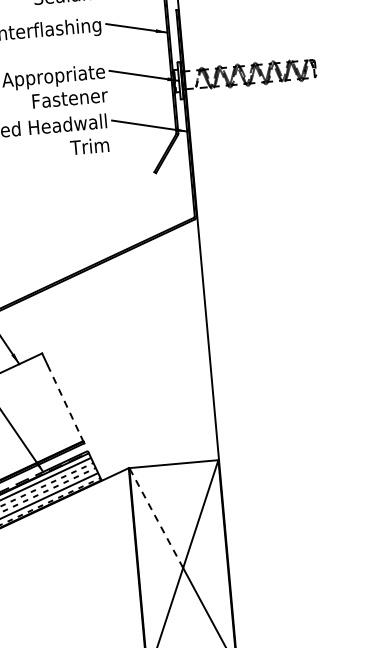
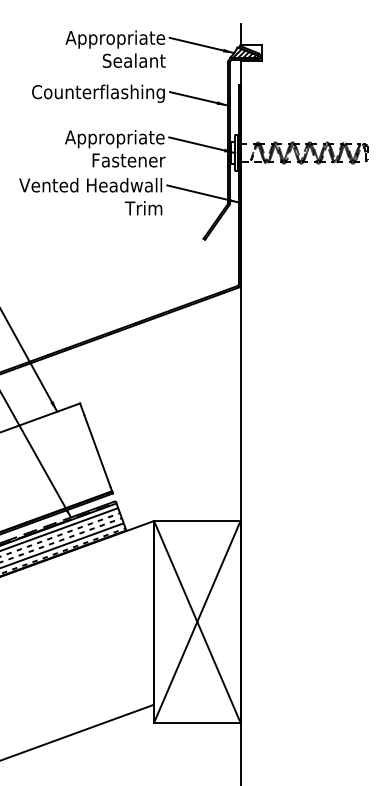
line: (64, 401) -> (97, 451), dashed -> solid
line: (156, 518) -> (175, 571), dashed -> solid

